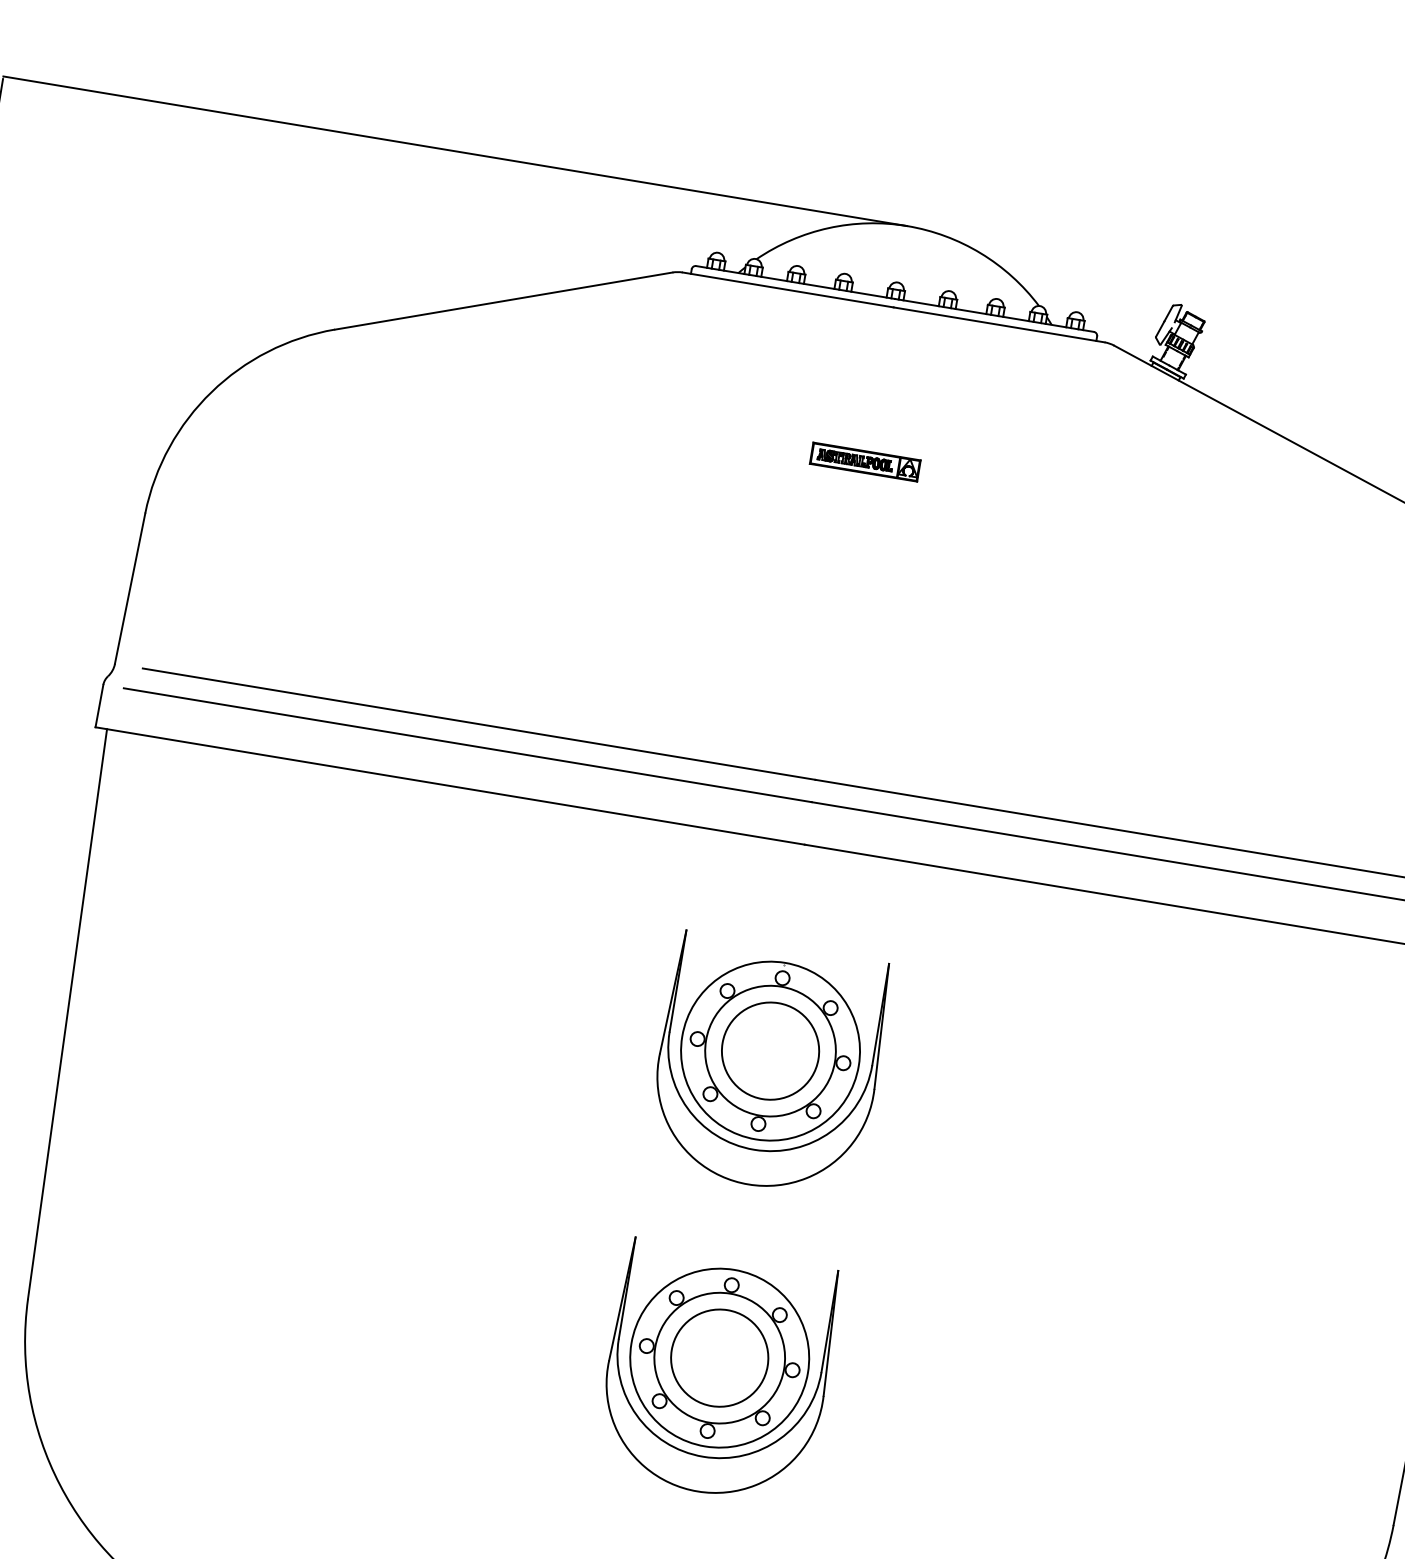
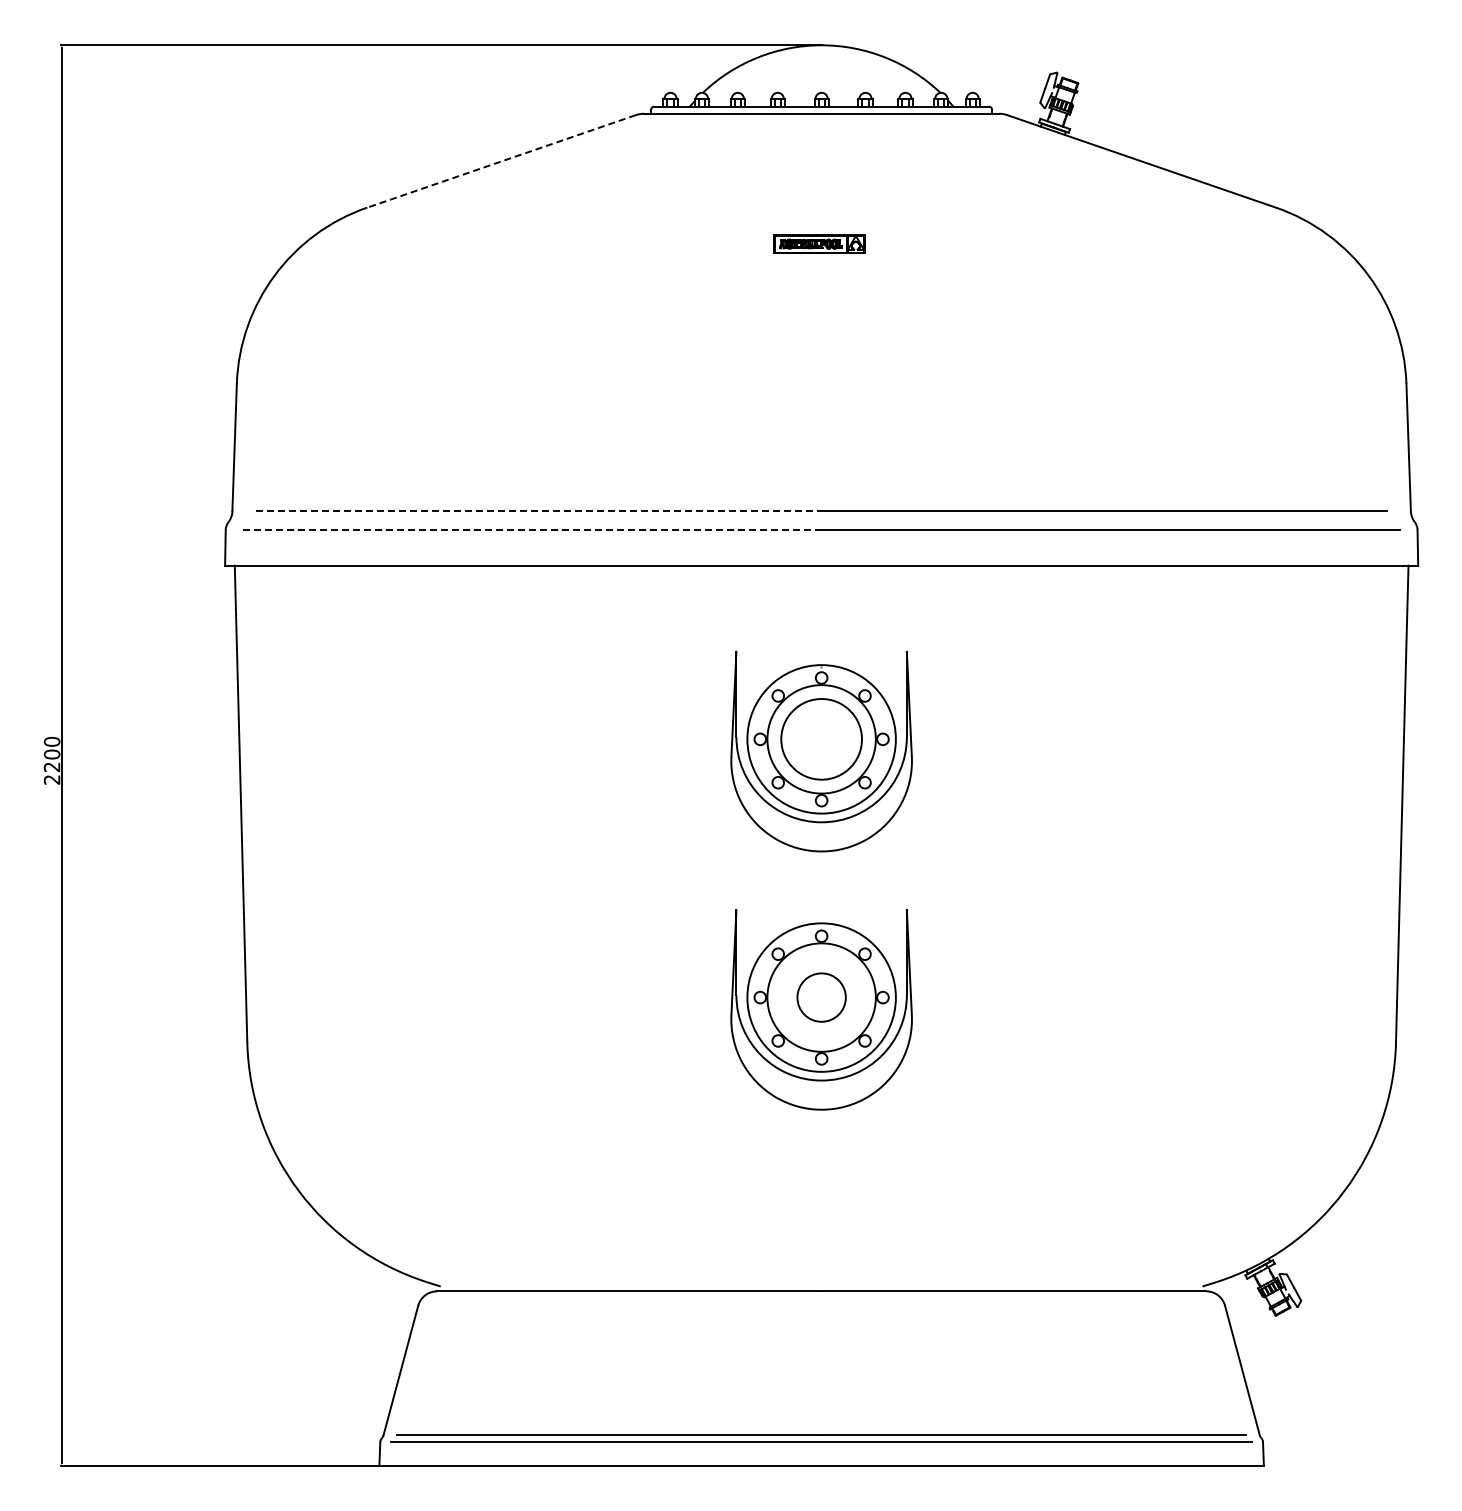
line: (503, 301) -> (501, 161), solid -> dashed
line: (478, 724) -> (538, 511), solid -> dashed
line: (468, 744) -> (532, 529), solid -> dashed
circle: (719, 1358) -> (821, 997), size x0.6

